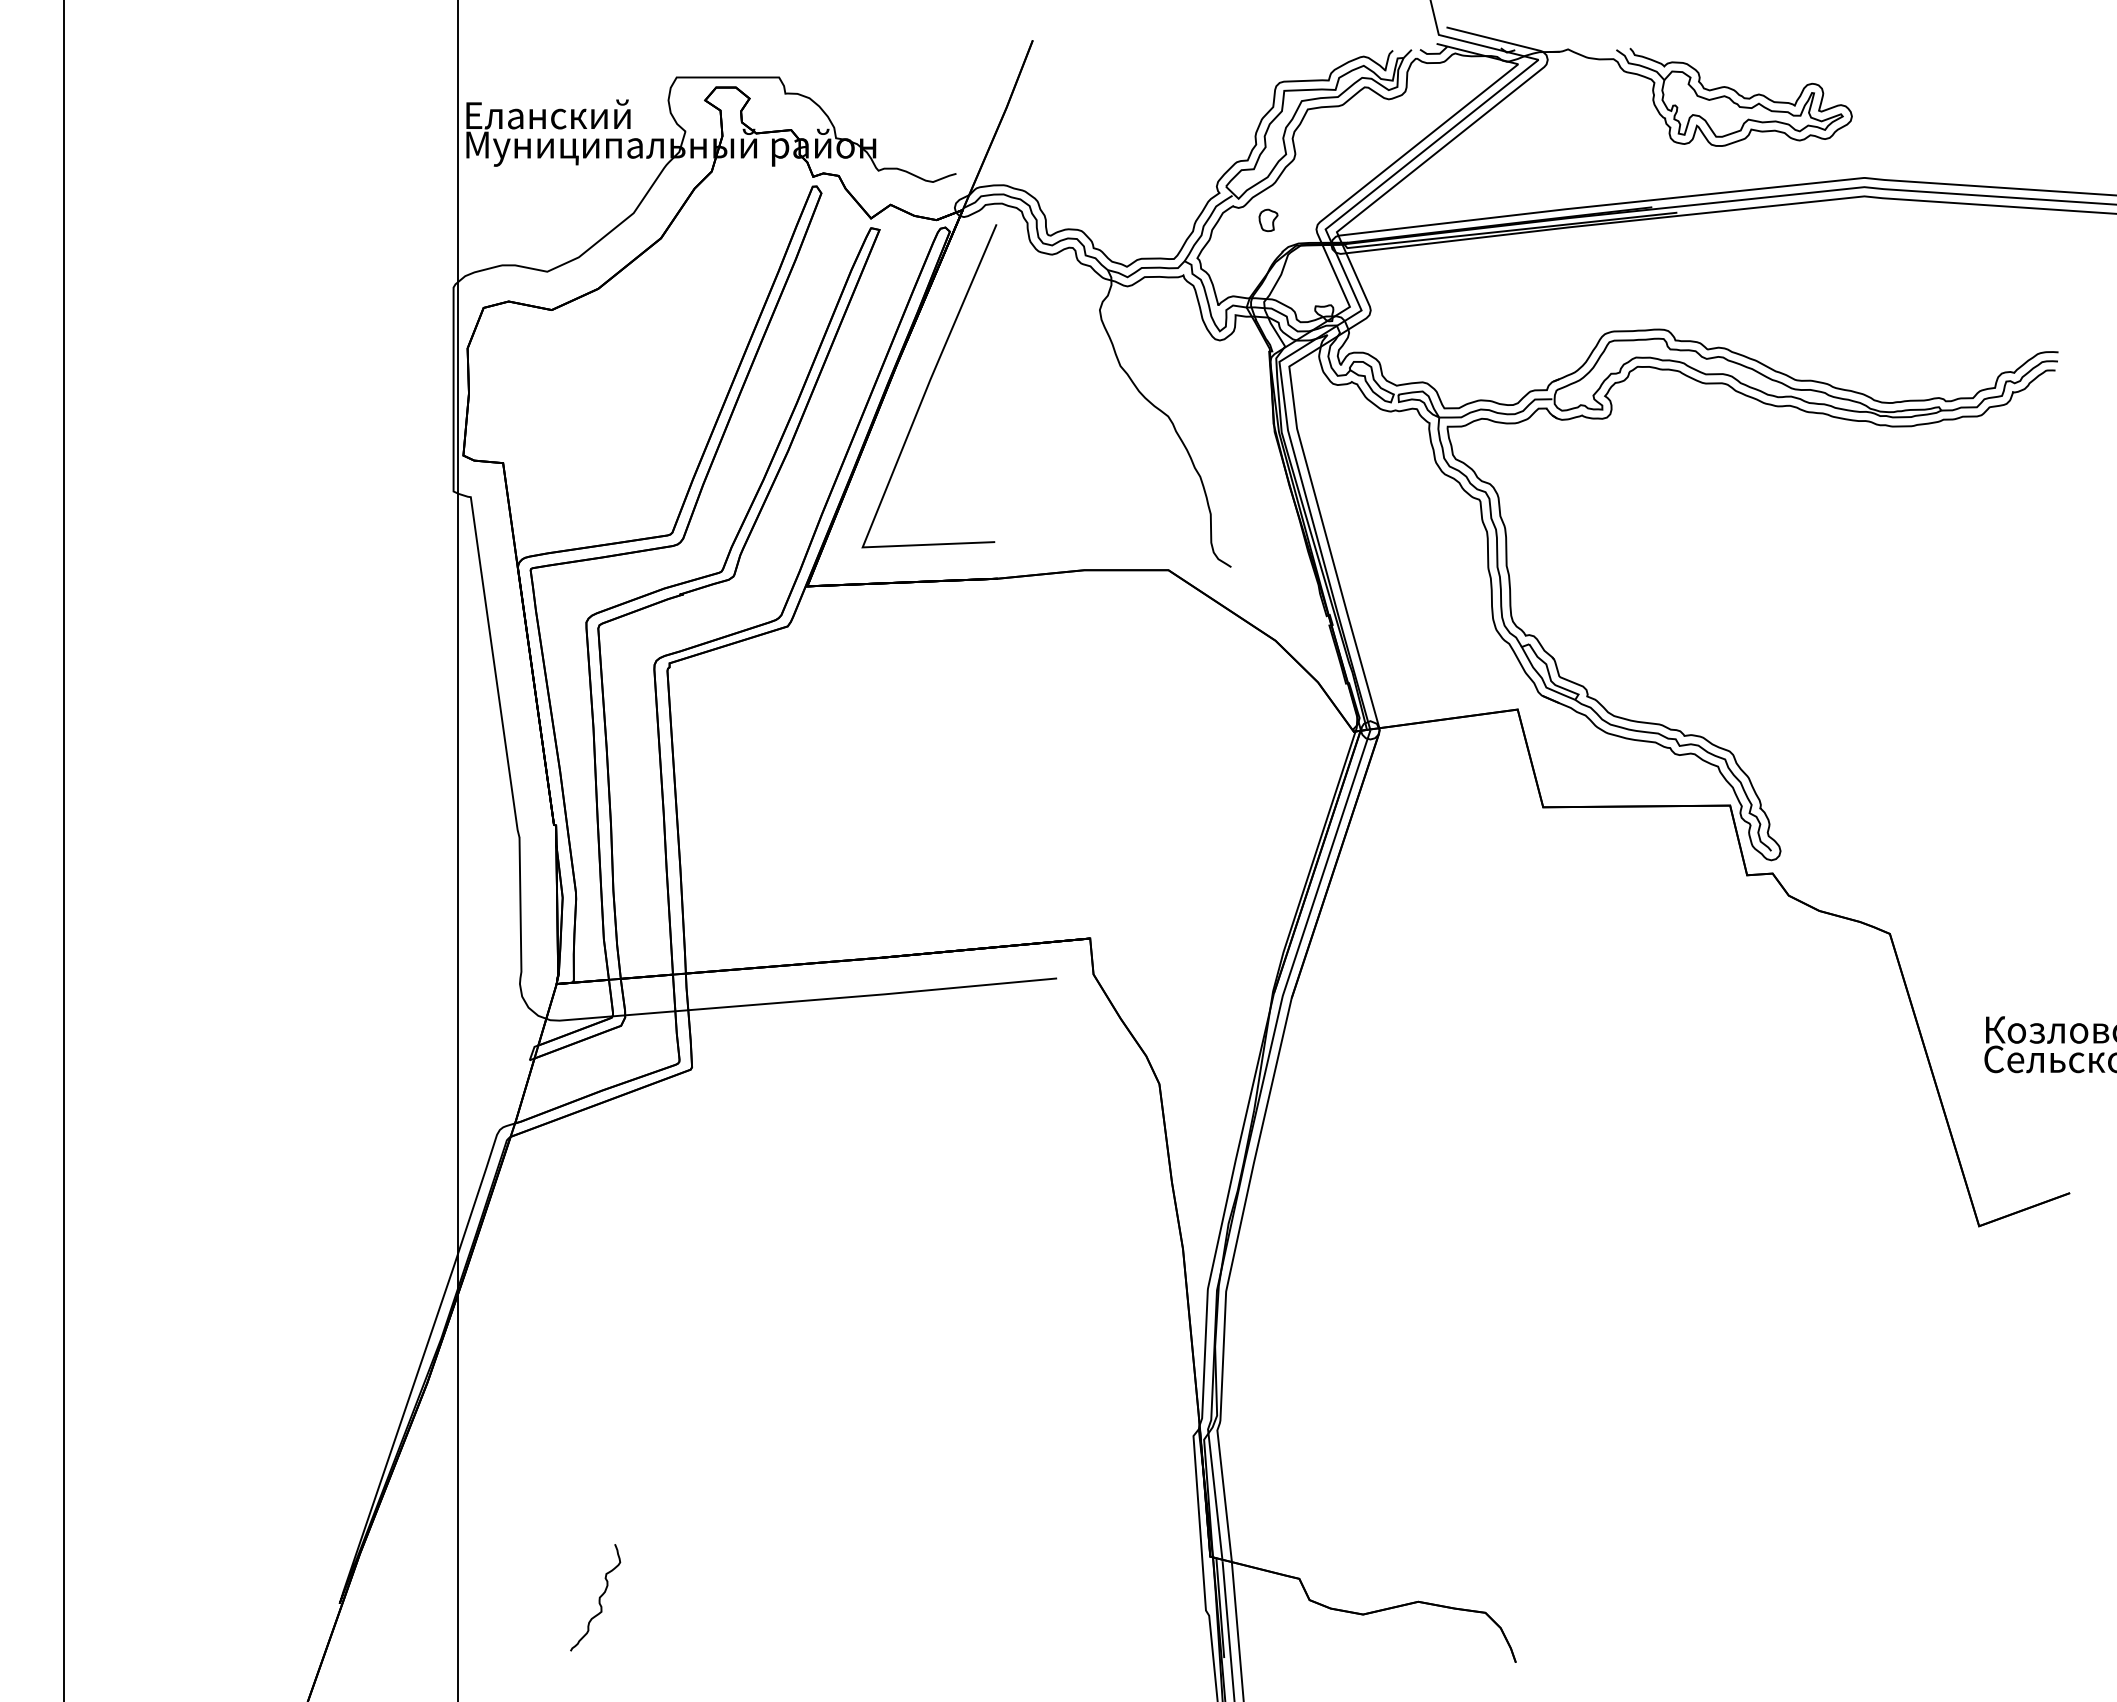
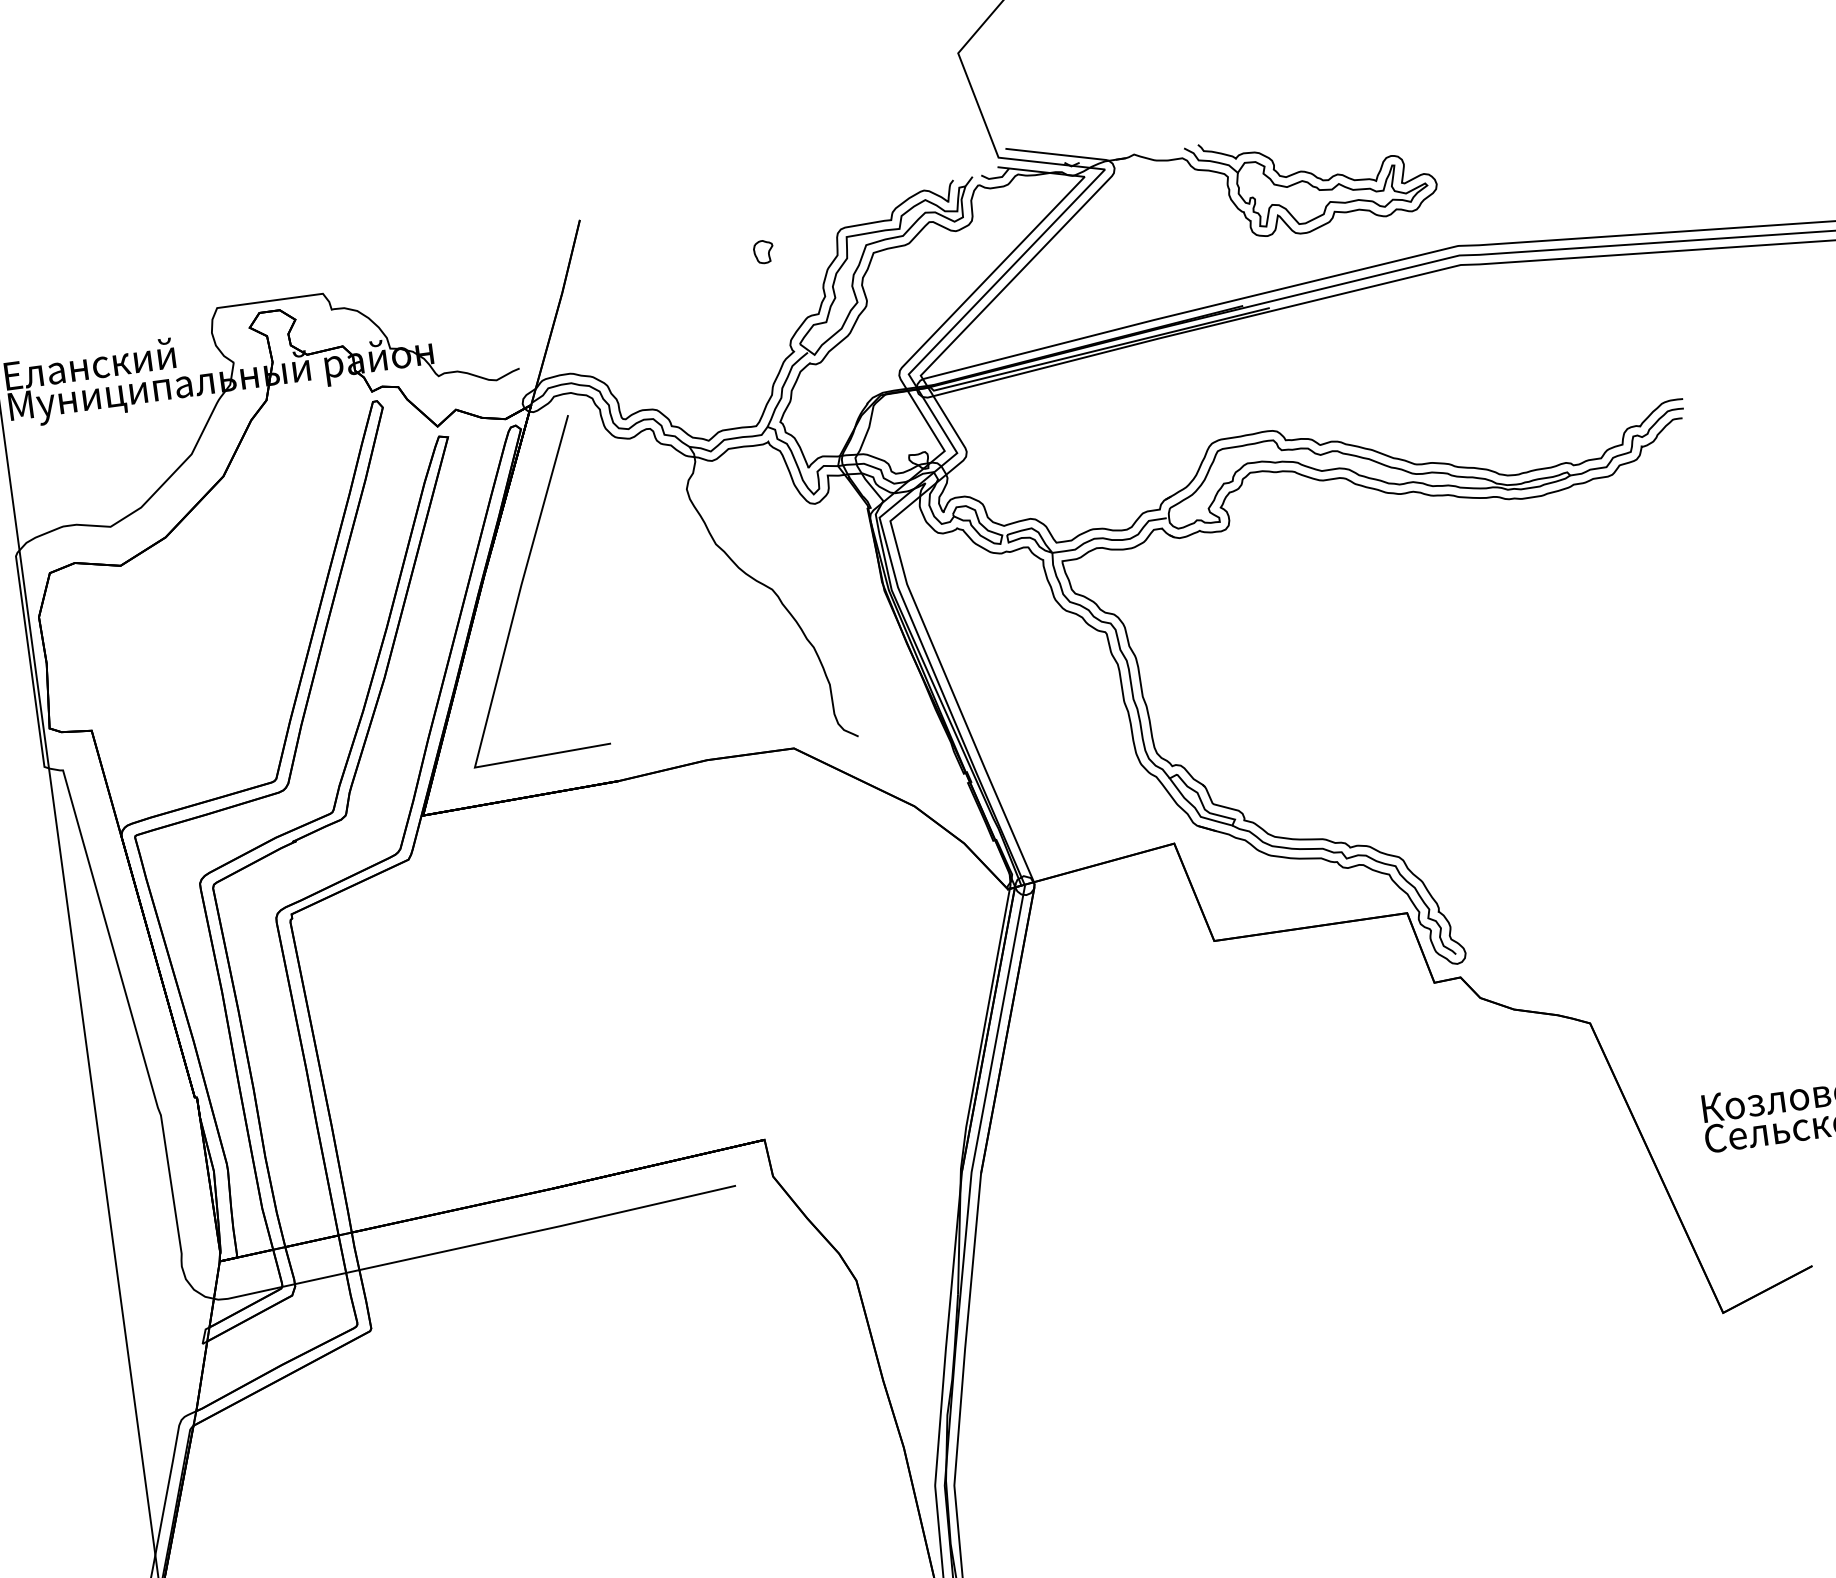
part: (1268, 220) -> (763, 252), moved

